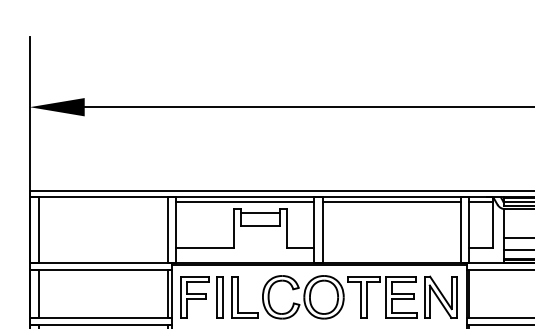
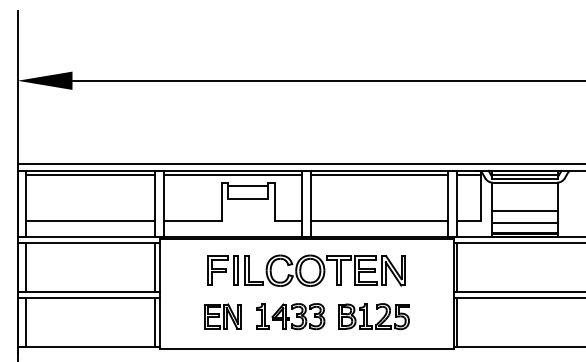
line: (102, 201) -> (90, 175), added
line: (102, 247) -> (90, 221), added
line: (391, 247) -> (379, 221), added
part: (318, 296) -> (306, 270), size x0.71

